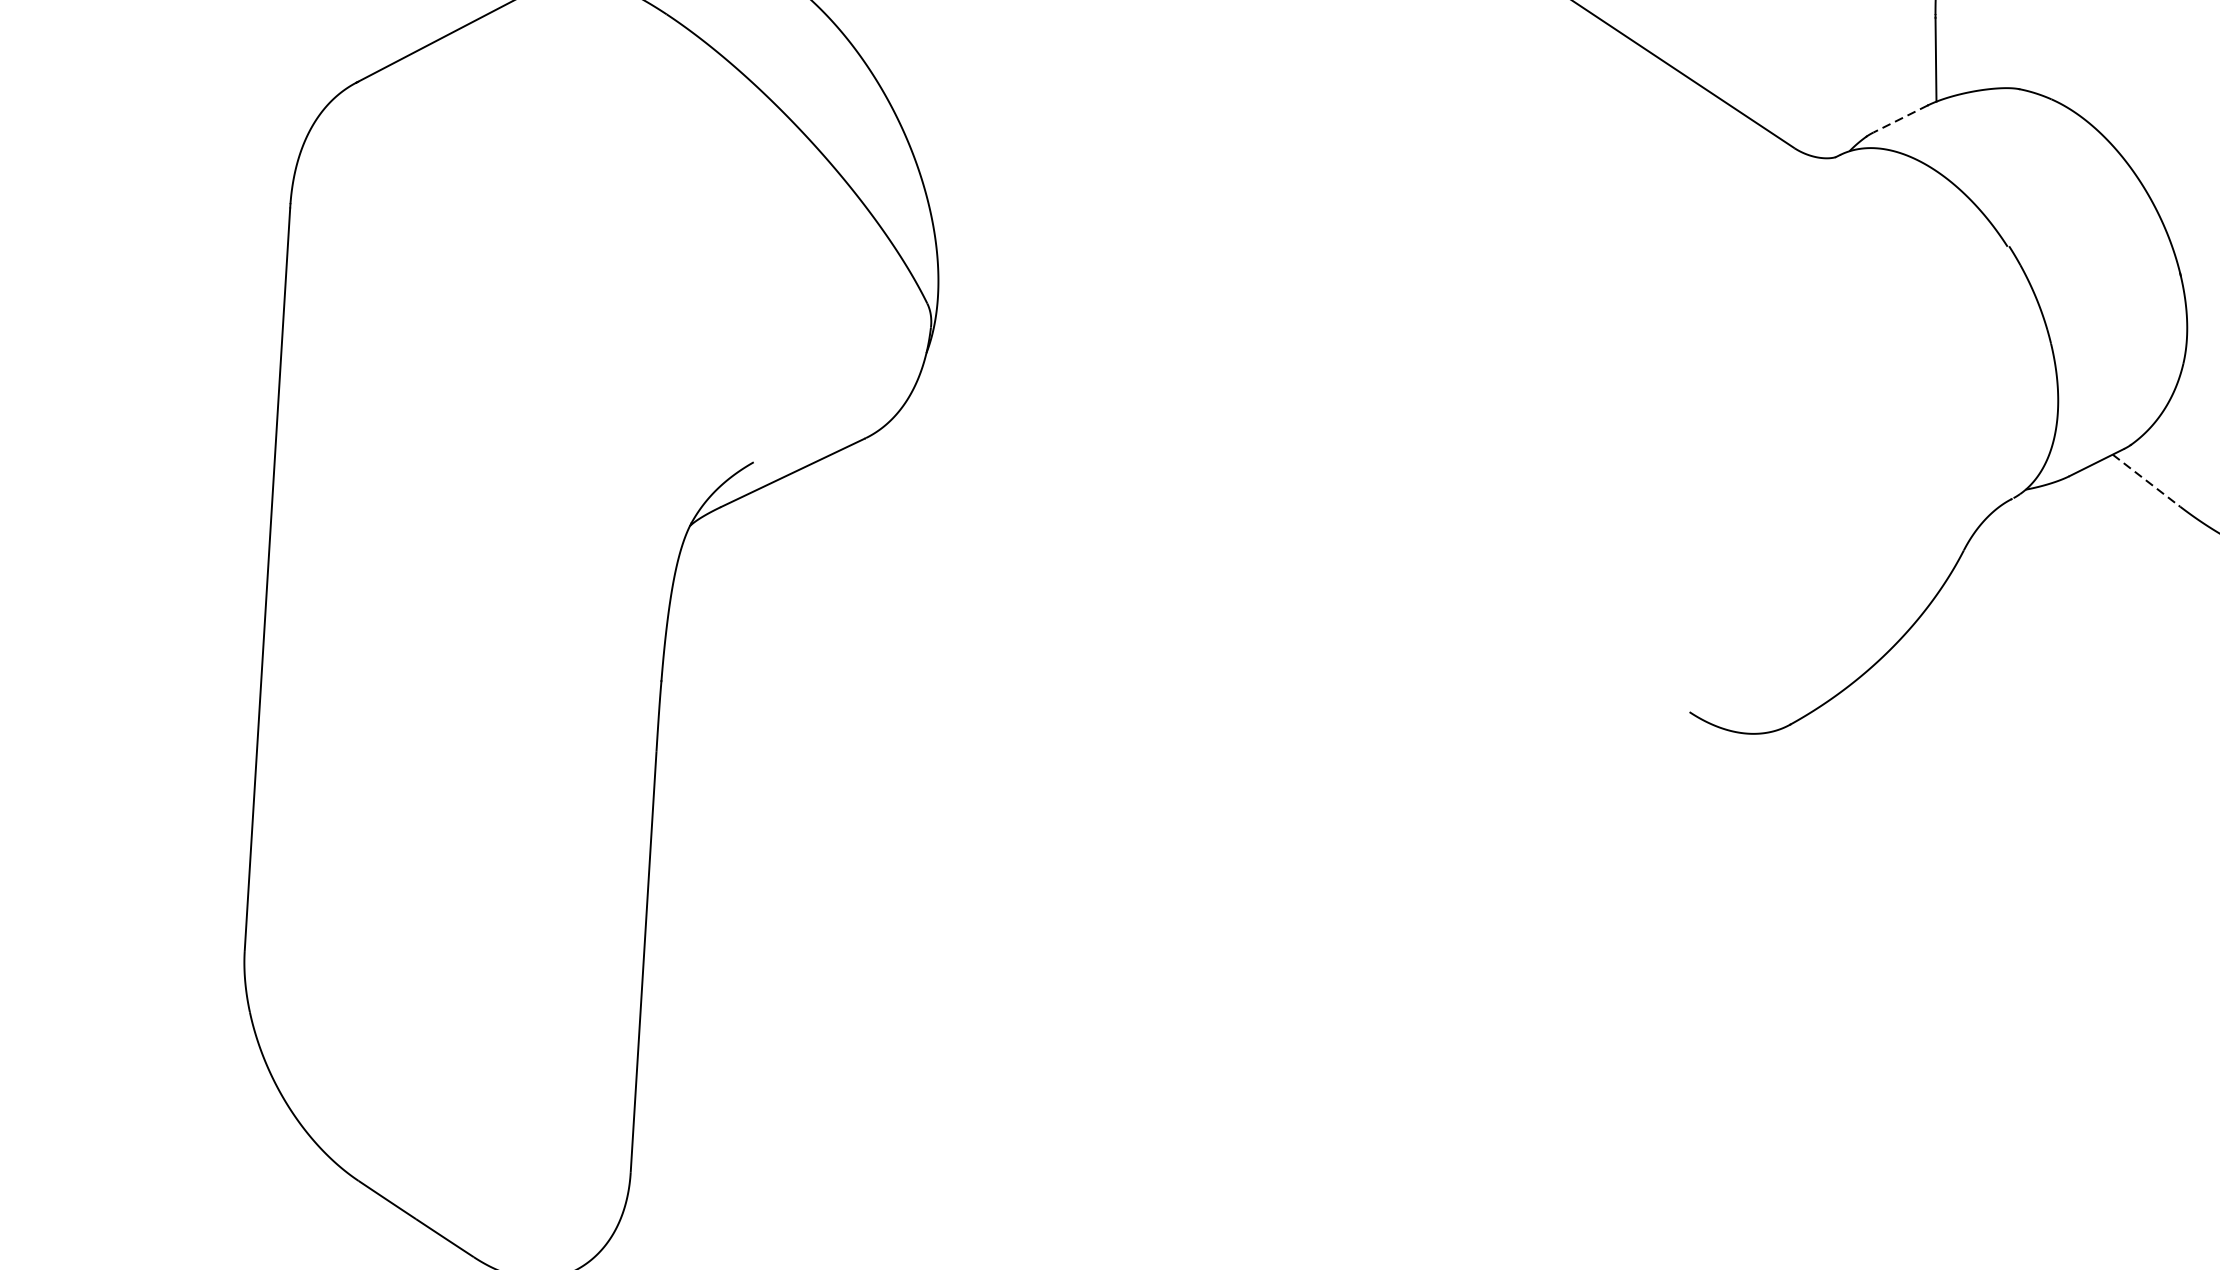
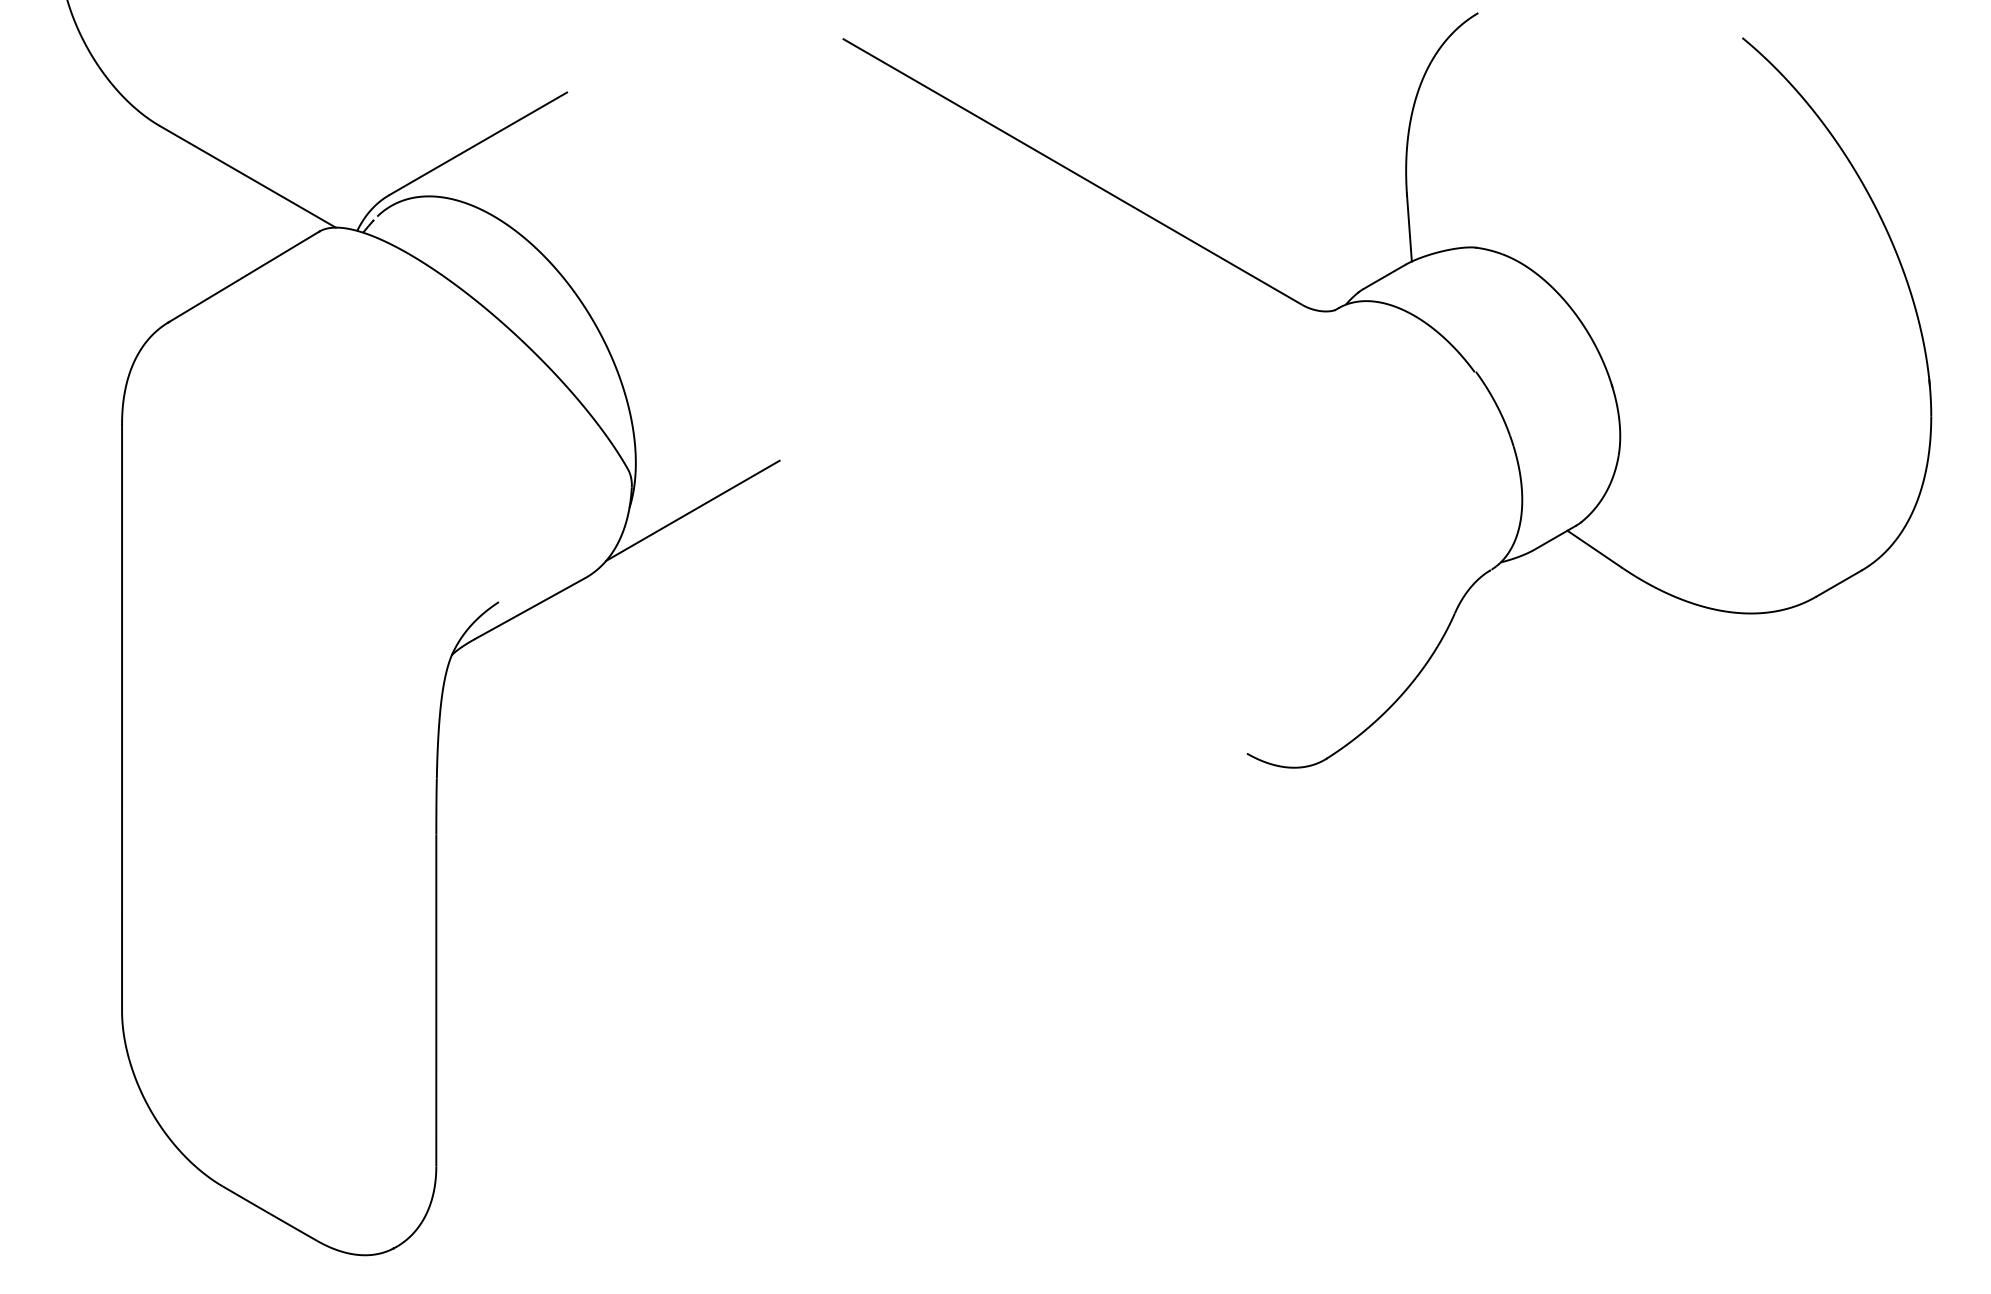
line: (1900, 118) -> (1384, 276), dashed -> solid
line: (1006, 361) -> (692, 510), added
line: (2145, 480) -> (1594, 549), dashed -> solid

